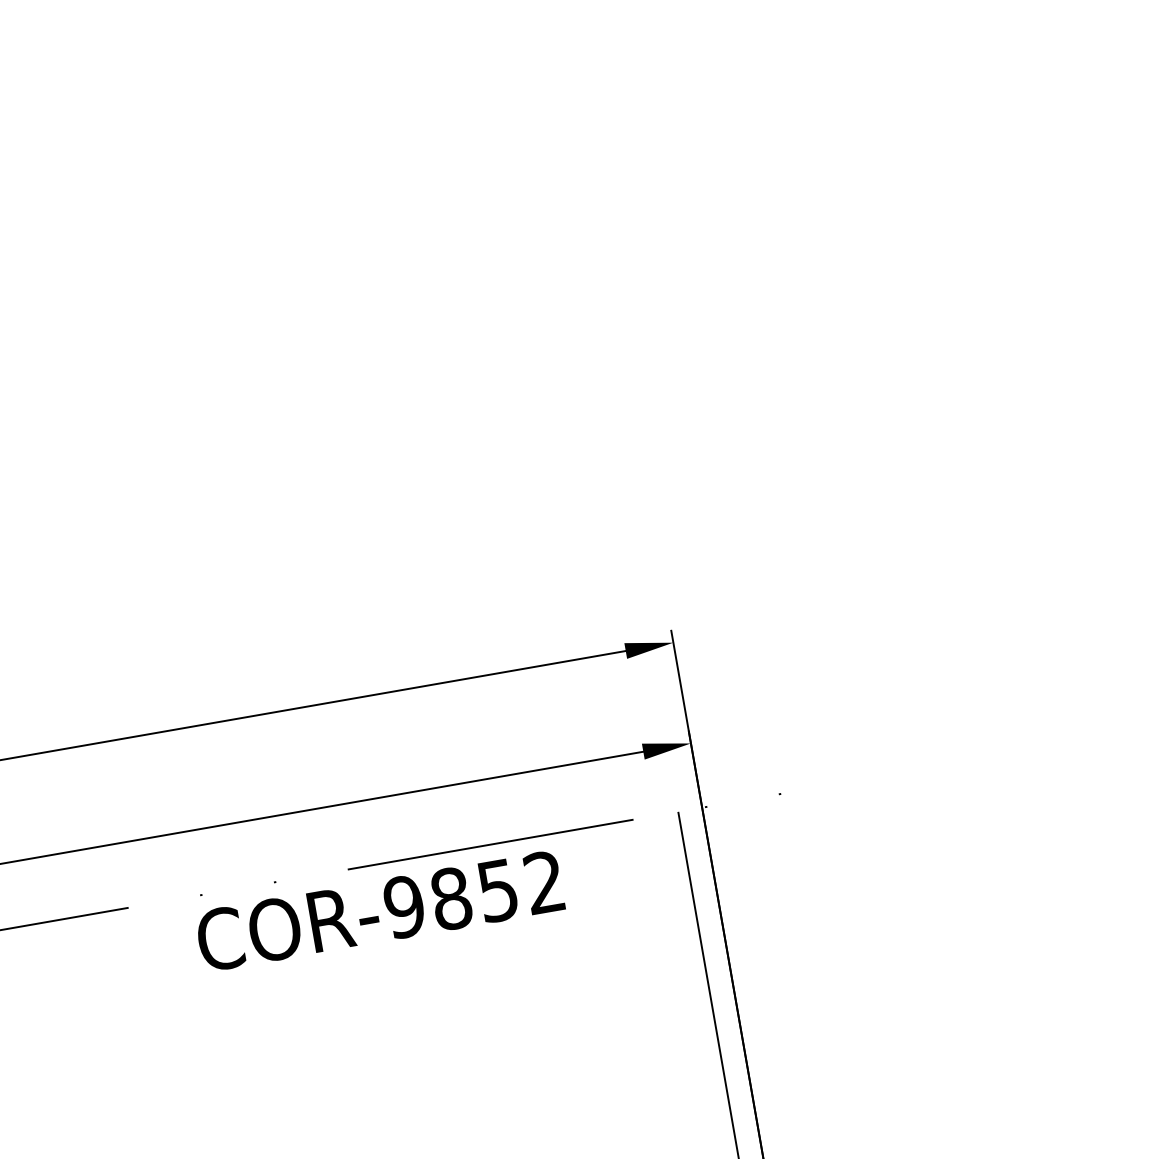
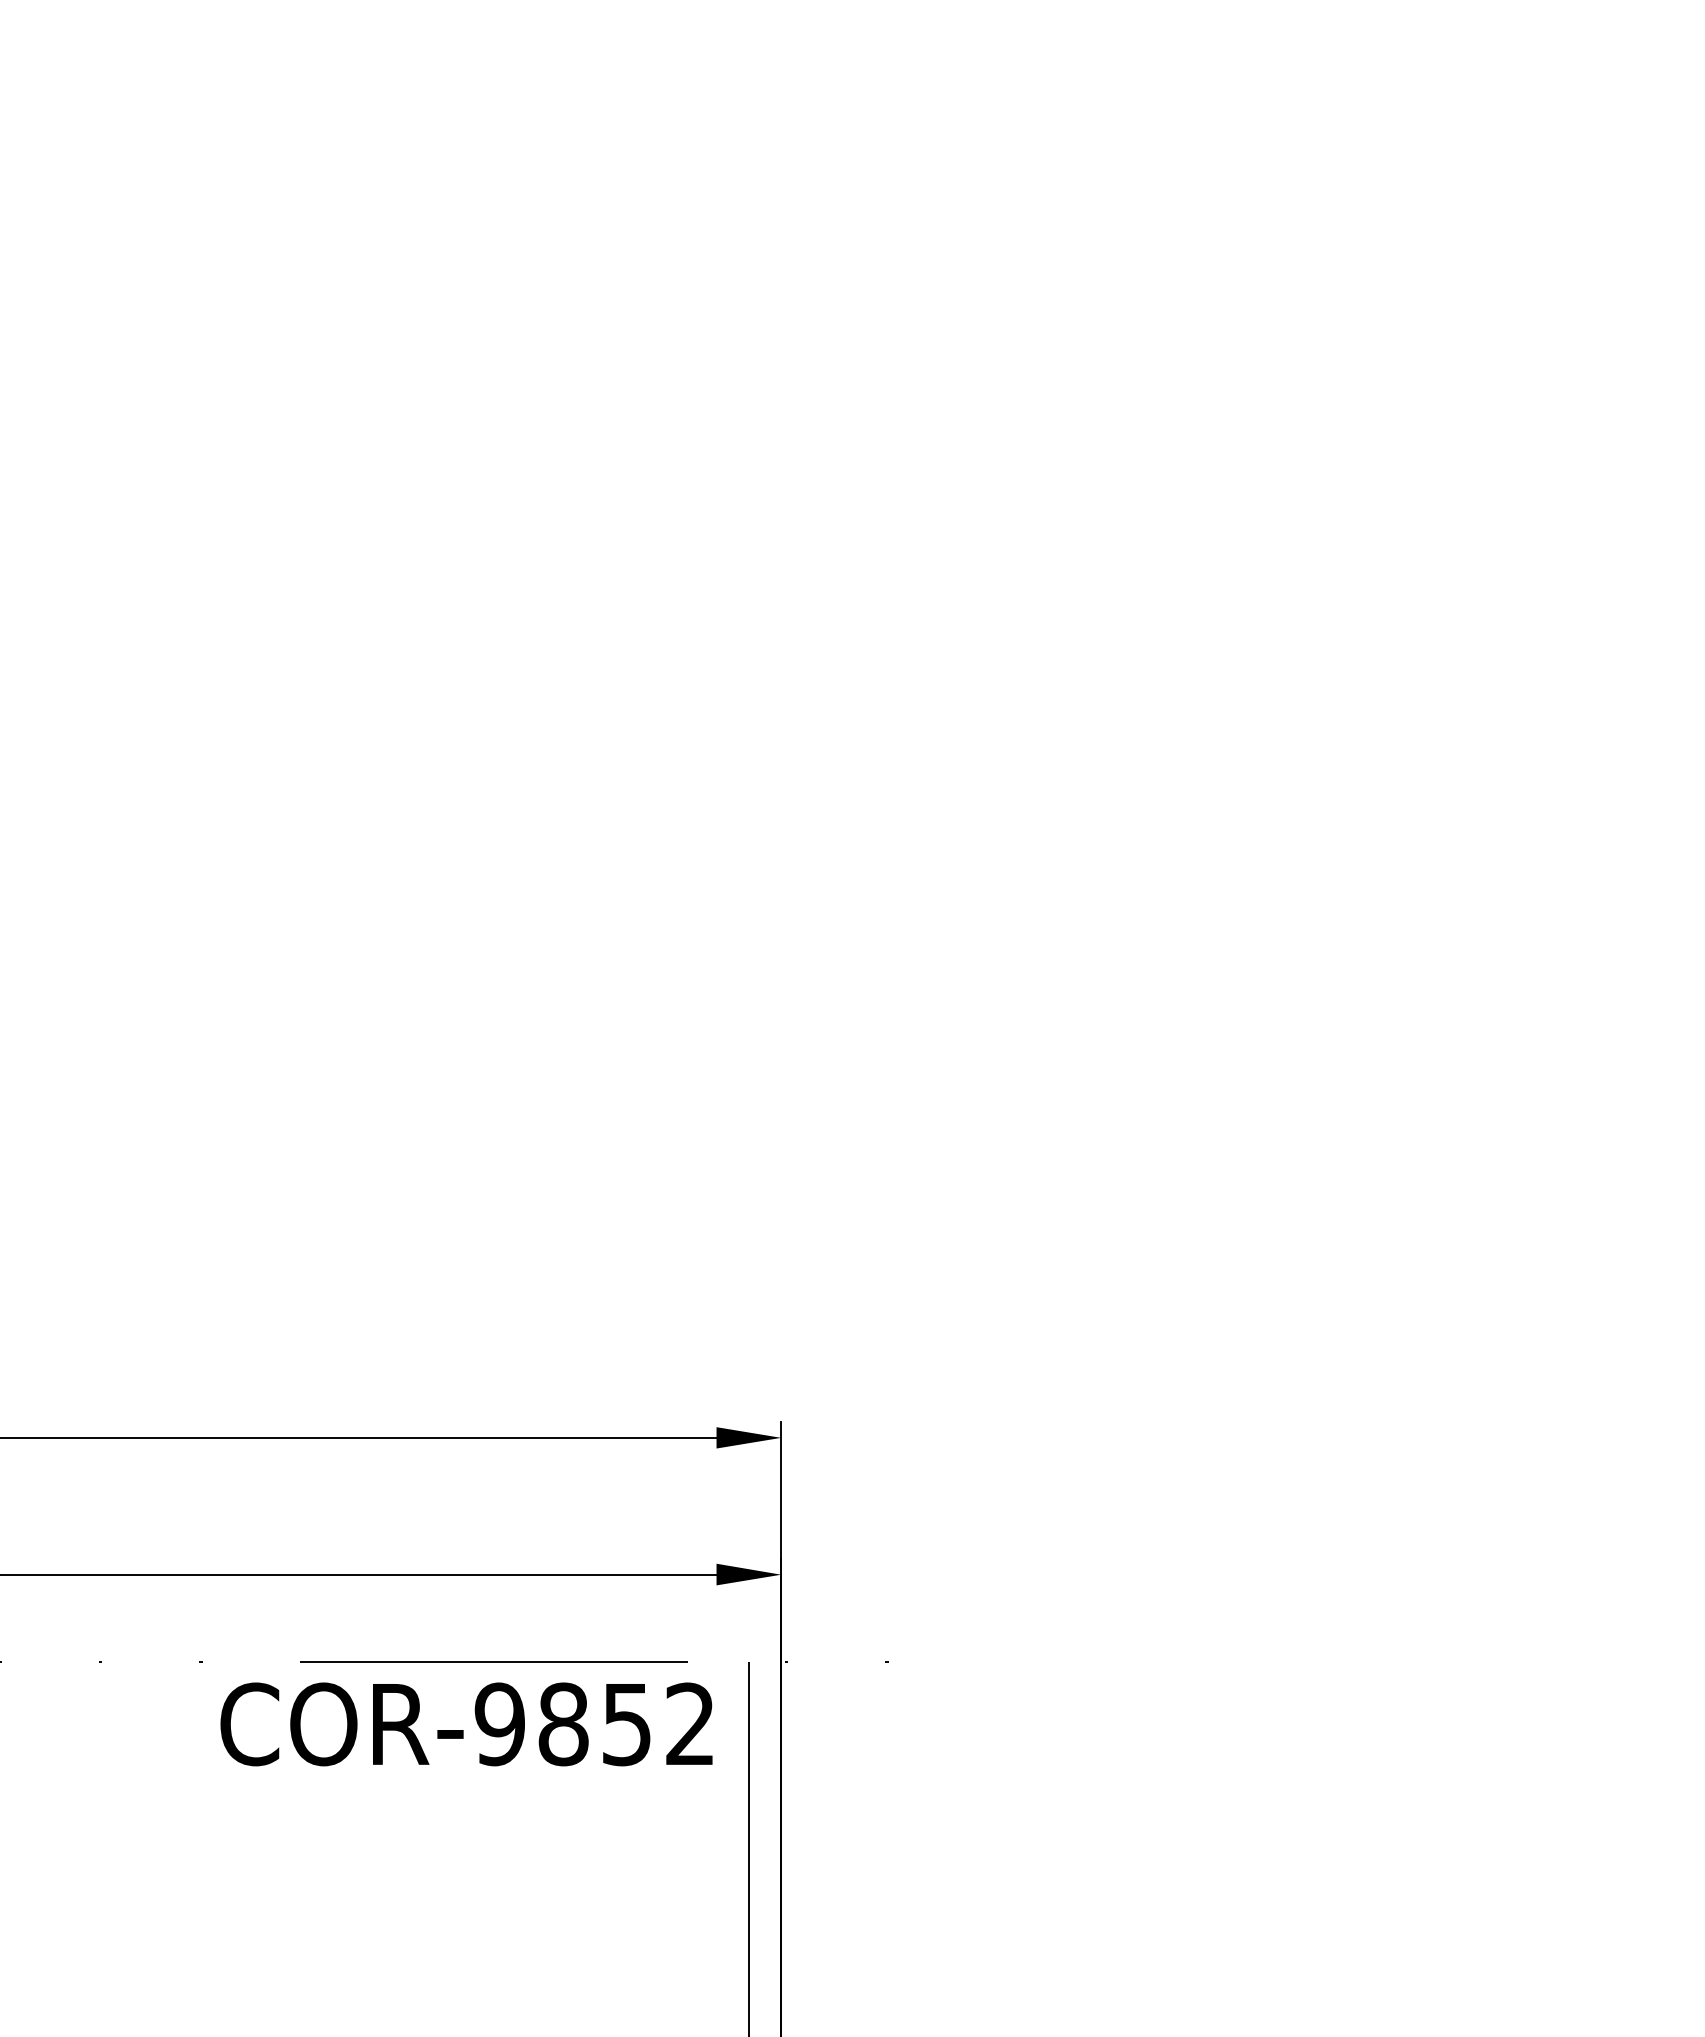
text: (379, 911) -> (466, 1724), moved

